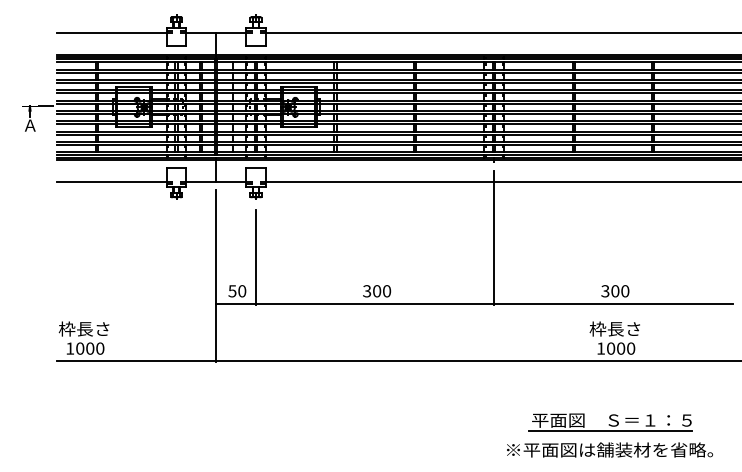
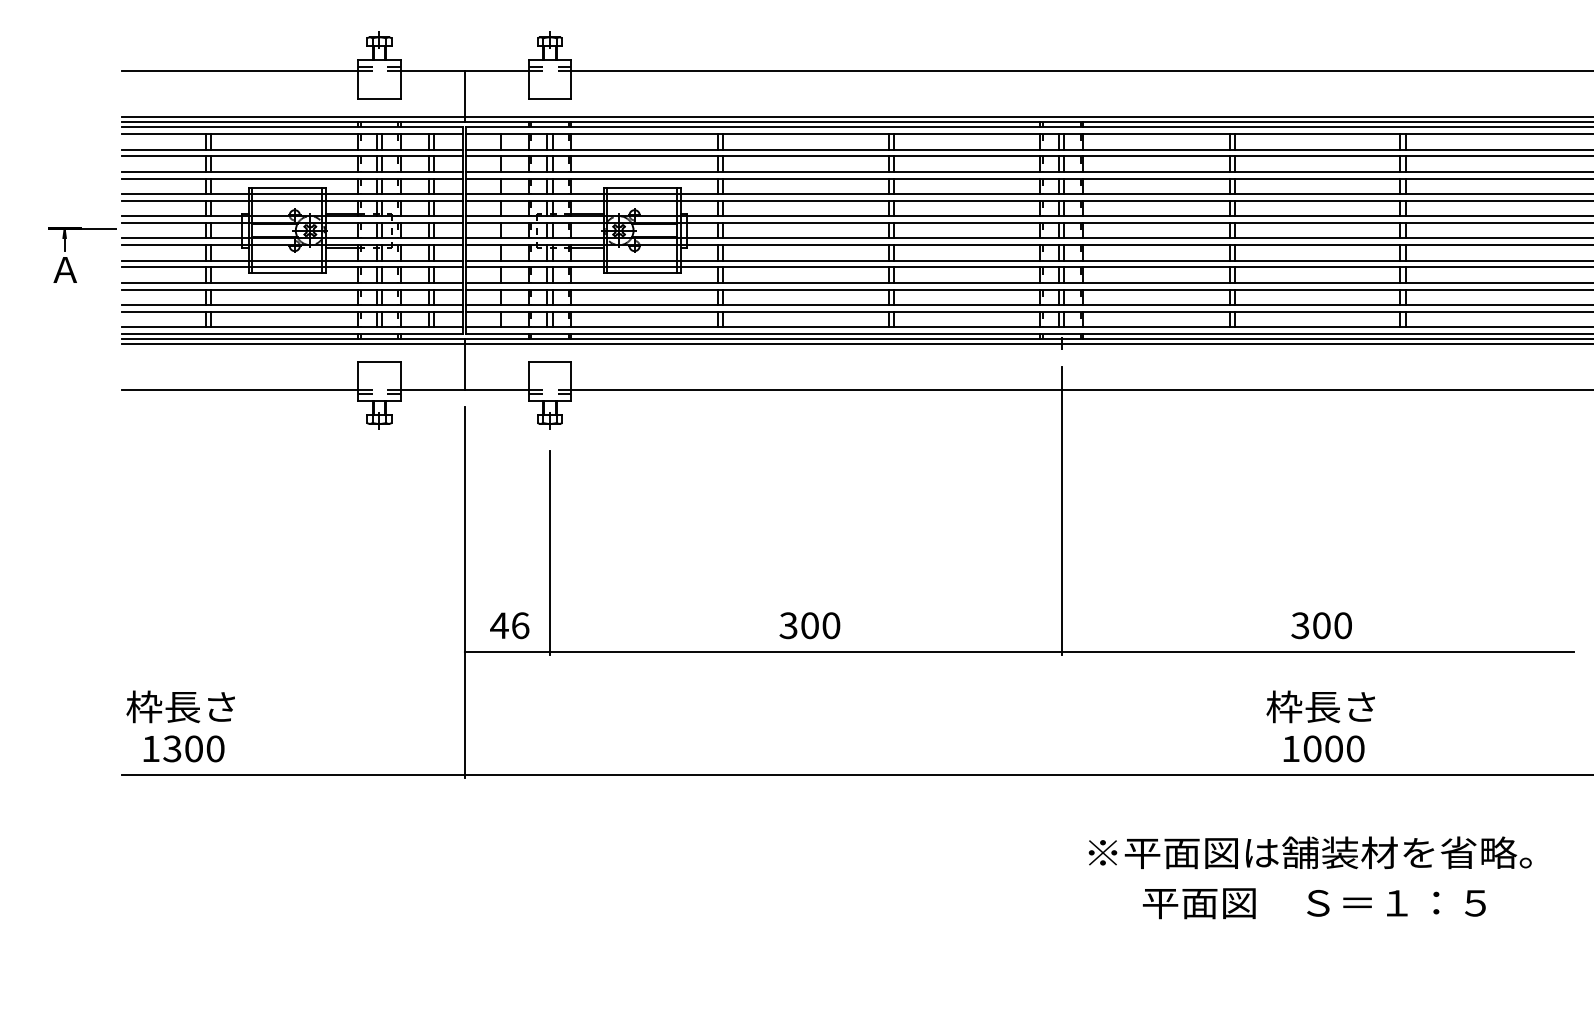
text: (237, 291) -> (510, 626), 50 -> 46
text: (80, 348) -> (173, 748), 1000 -> 1300
line: (610, 431) -> (1311, 926), removed
text: (609, 449) -> (1309, 851), moved

